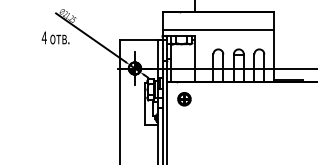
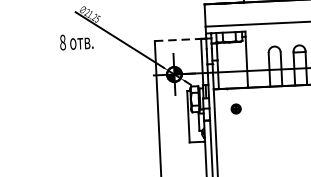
text: (43, 37) -> (61, 42), 4 -> 8
line: (139, 40) -> (178, 40), solid -> dashed
part: (184, 99) -> (236, 109), size x0.6

